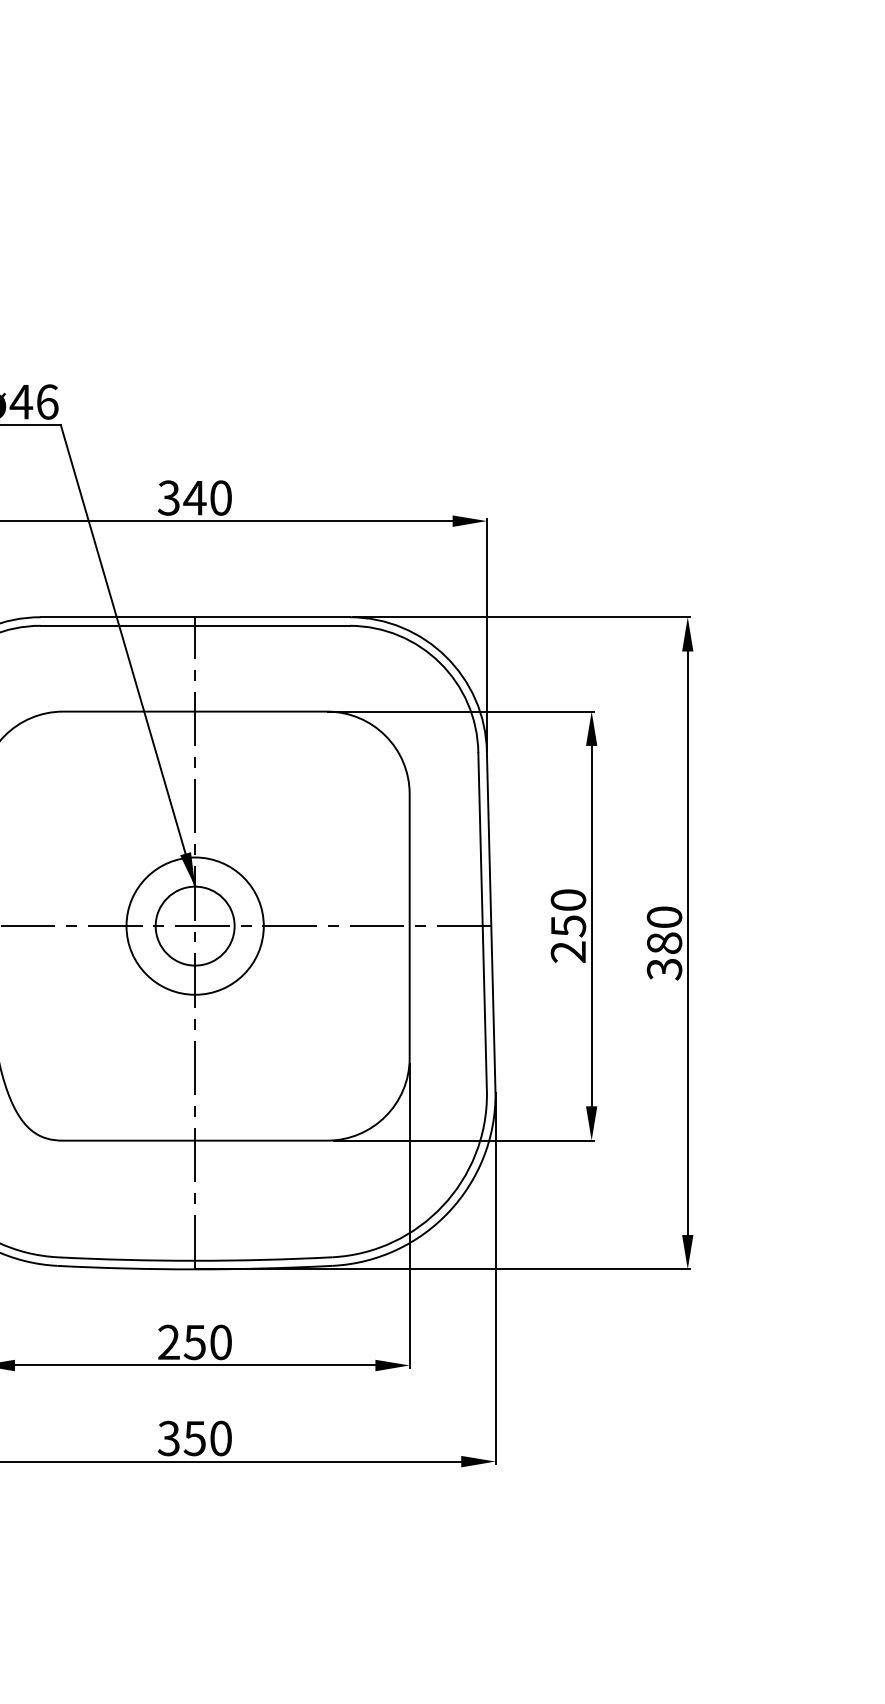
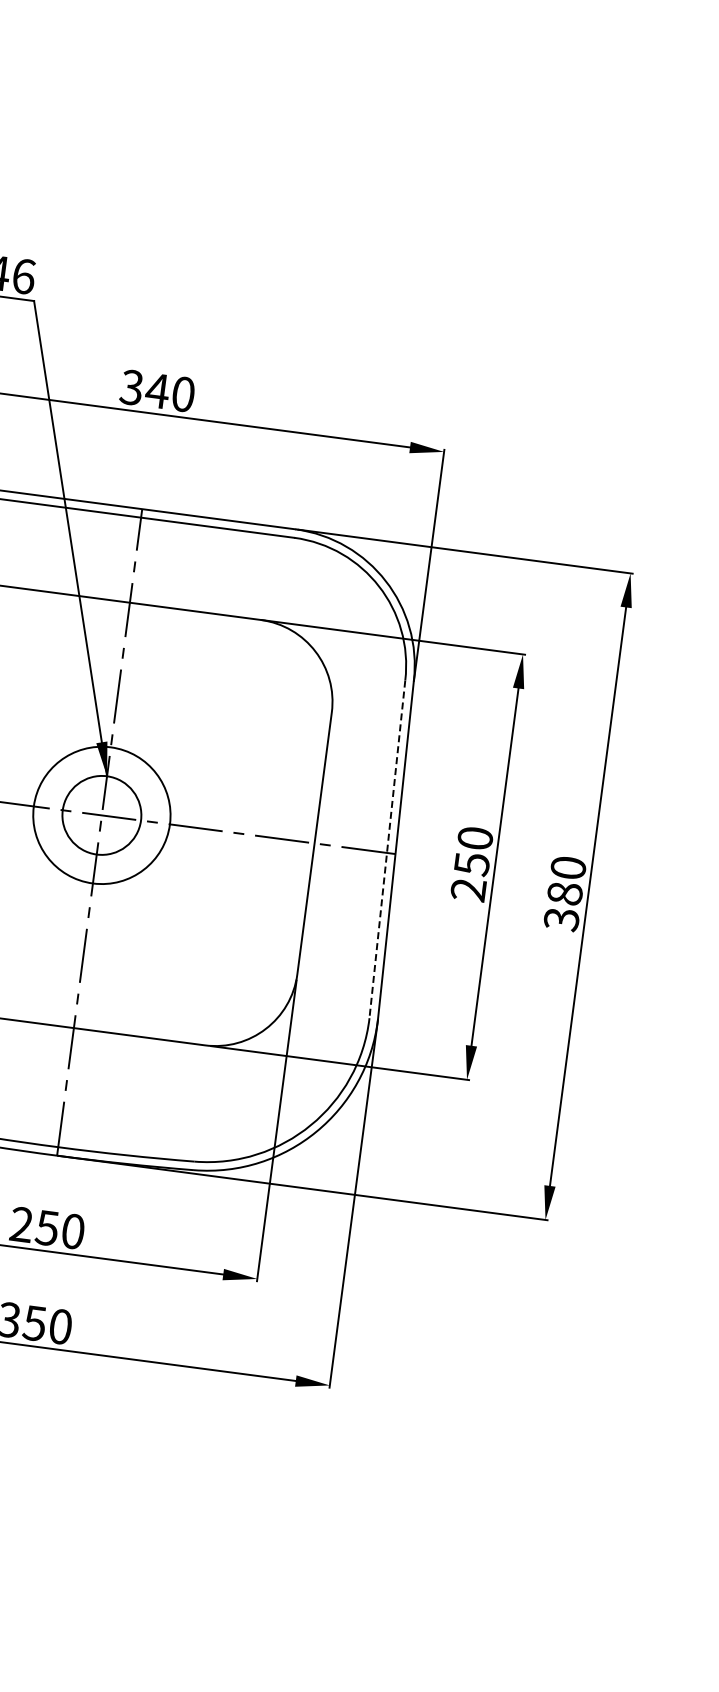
line: (482, 922) -> (387, 849), solid -> dashed

